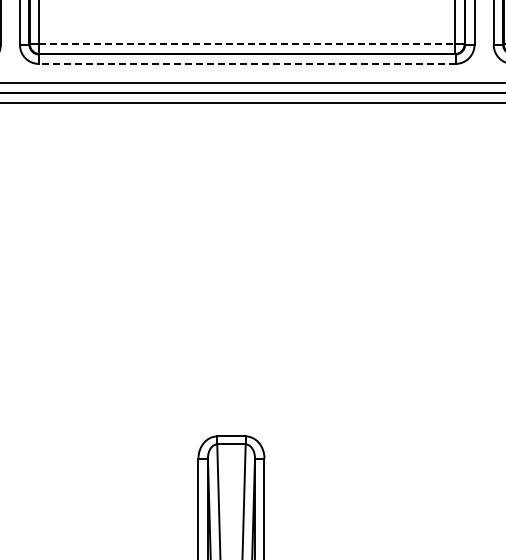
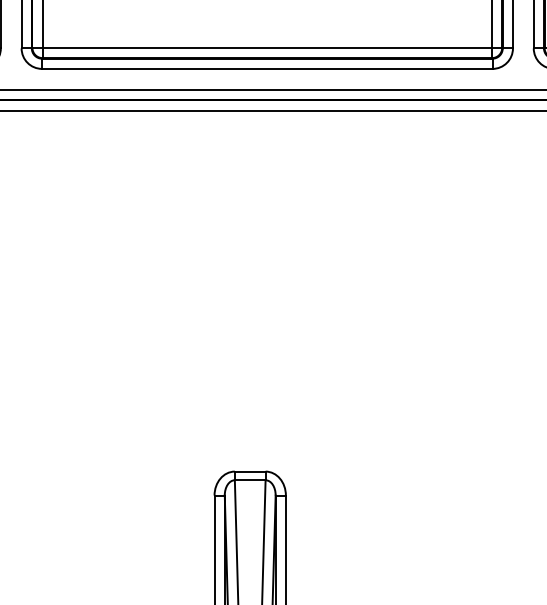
line: (247, 44) -> (267, 47), dashed -> solid
line: (246, 63) -> (266, 68), dashed -> solid

